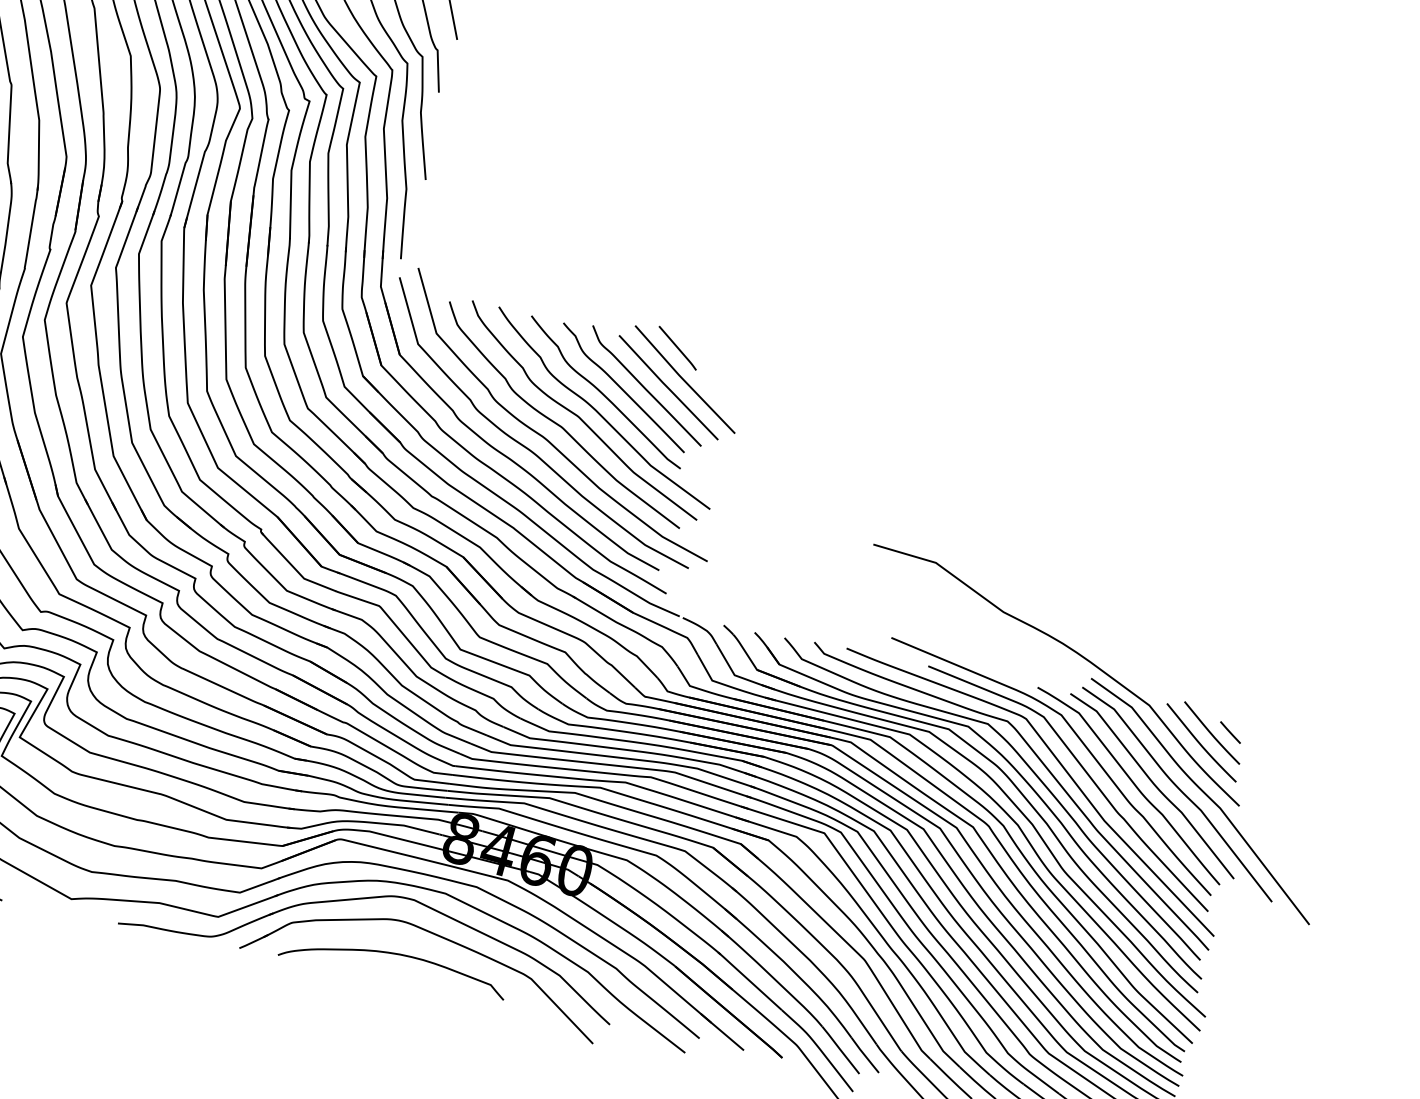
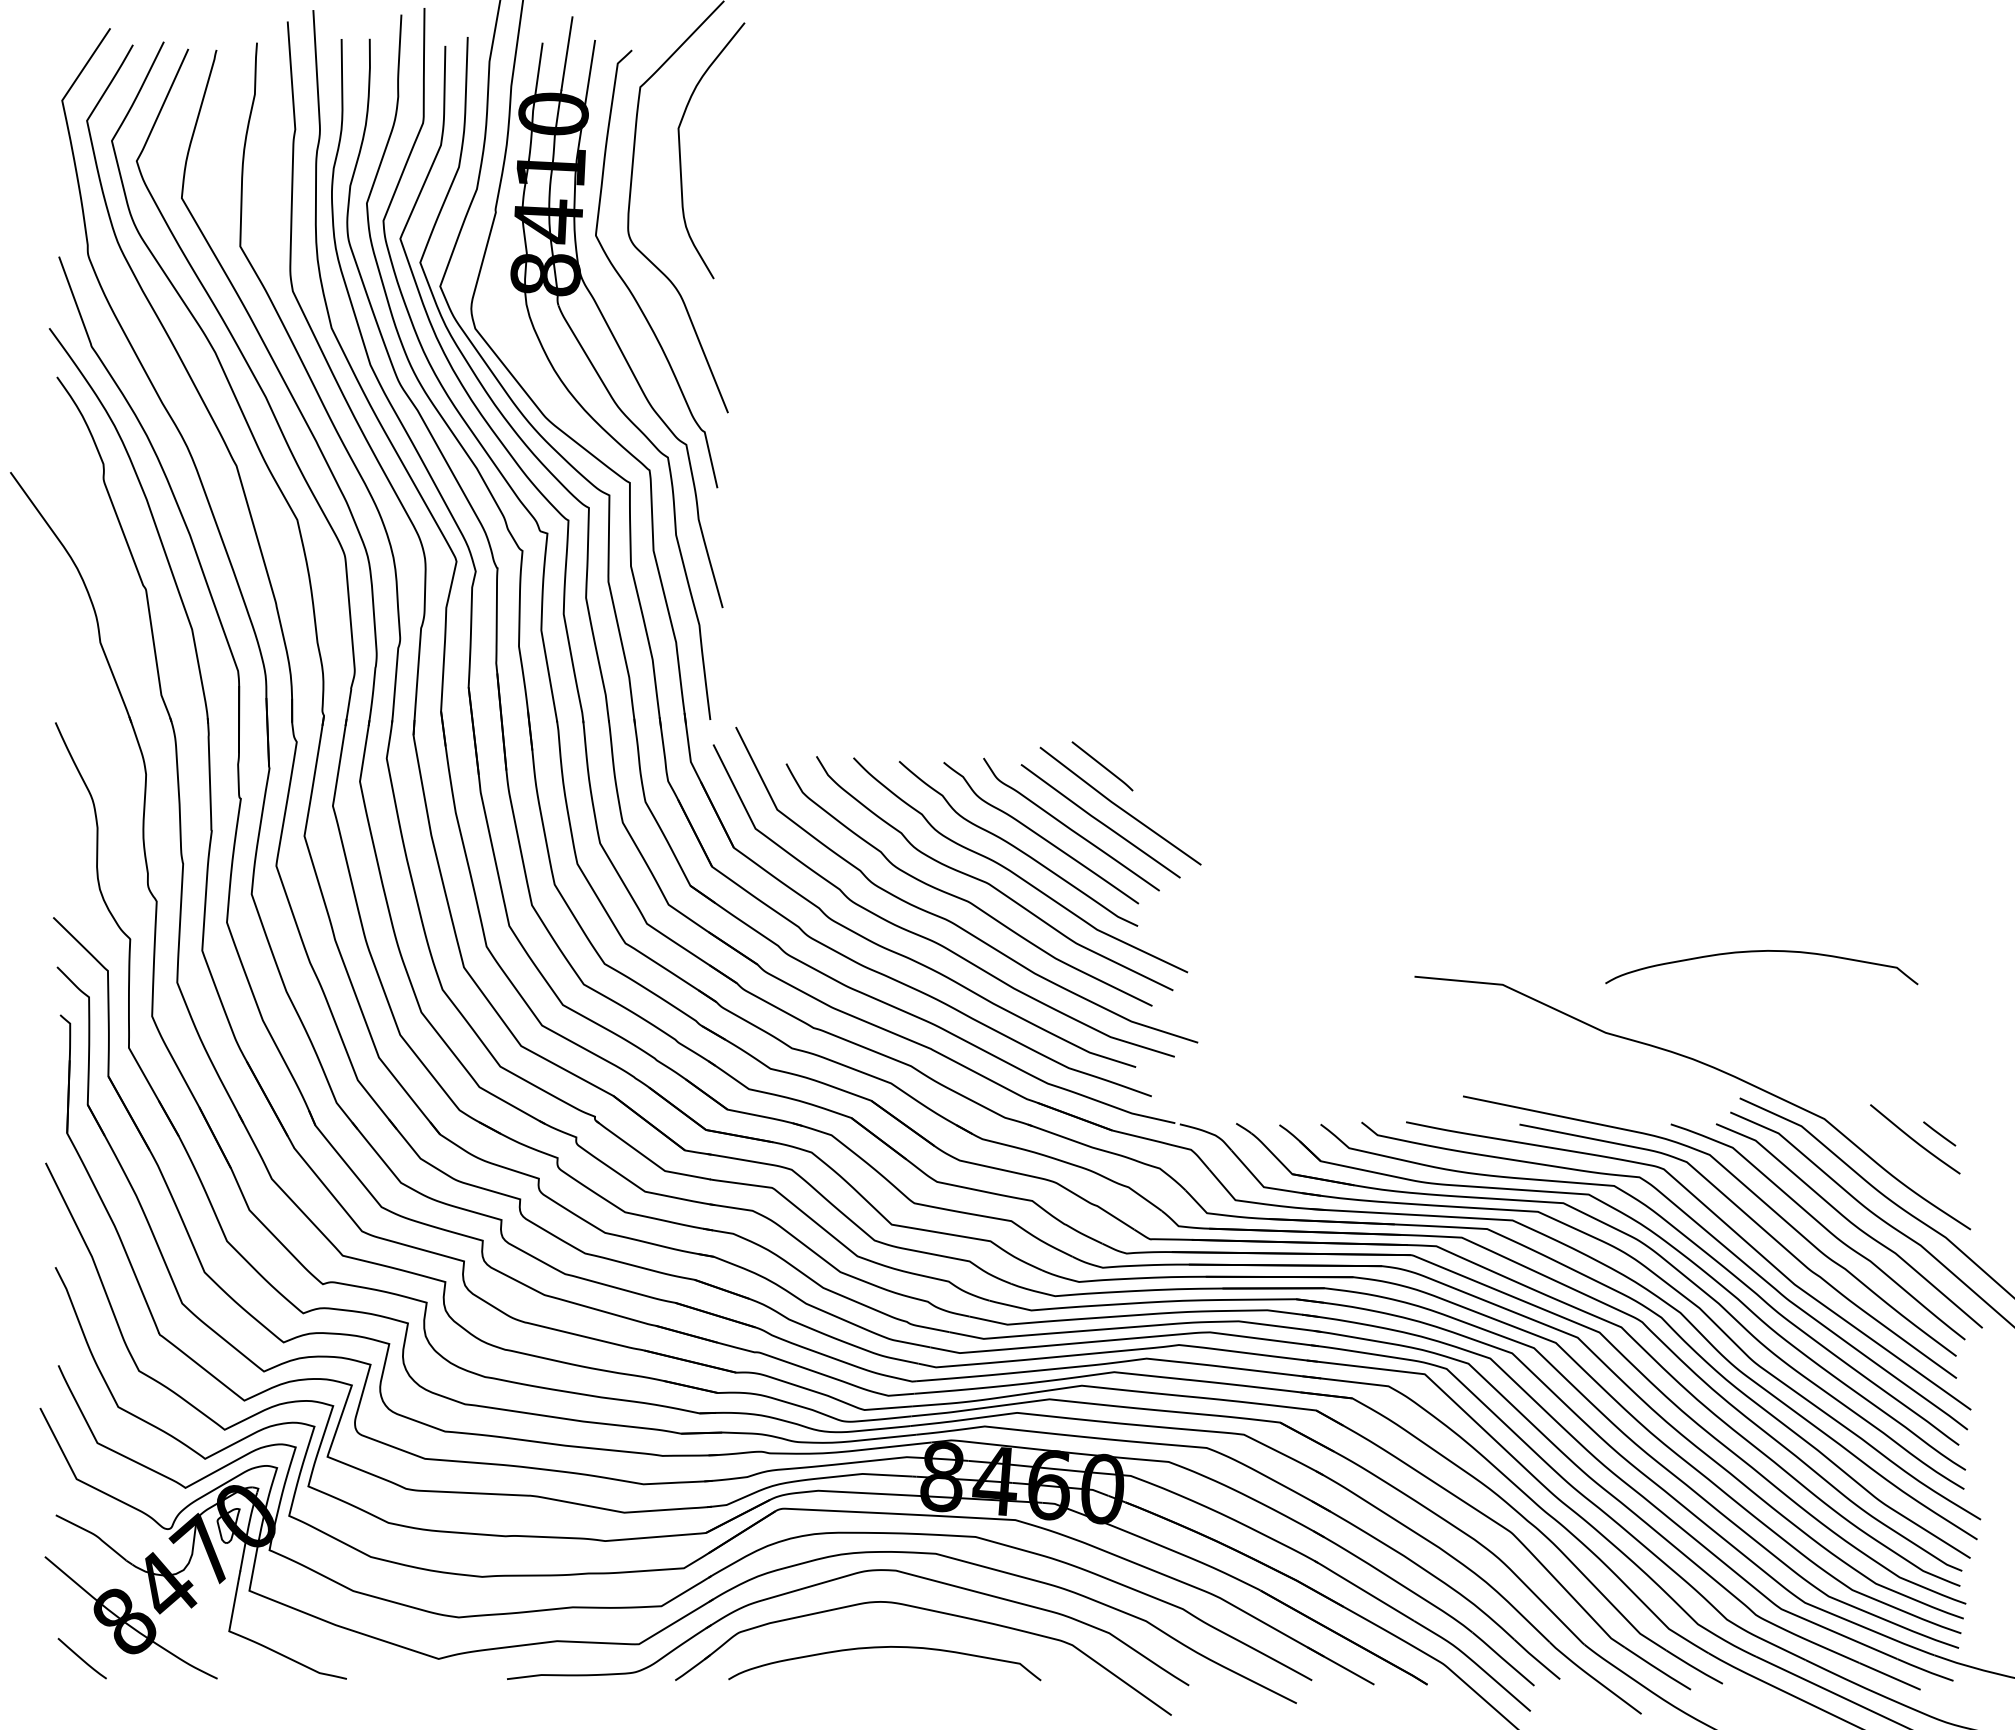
curve: (1125, 575) -> (1758, 952), added
curve: (1200, 743) -> (1902, 1156), removed

